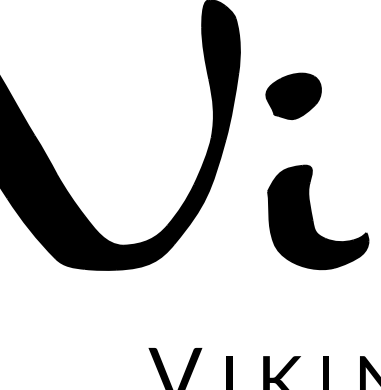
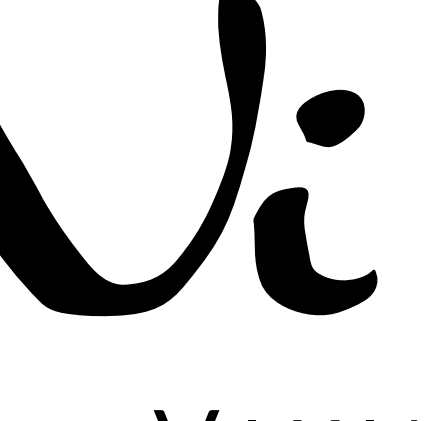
part: (293, 95) -> (330, 117), moved
part: (318, 217) -> (315, 251), moved

